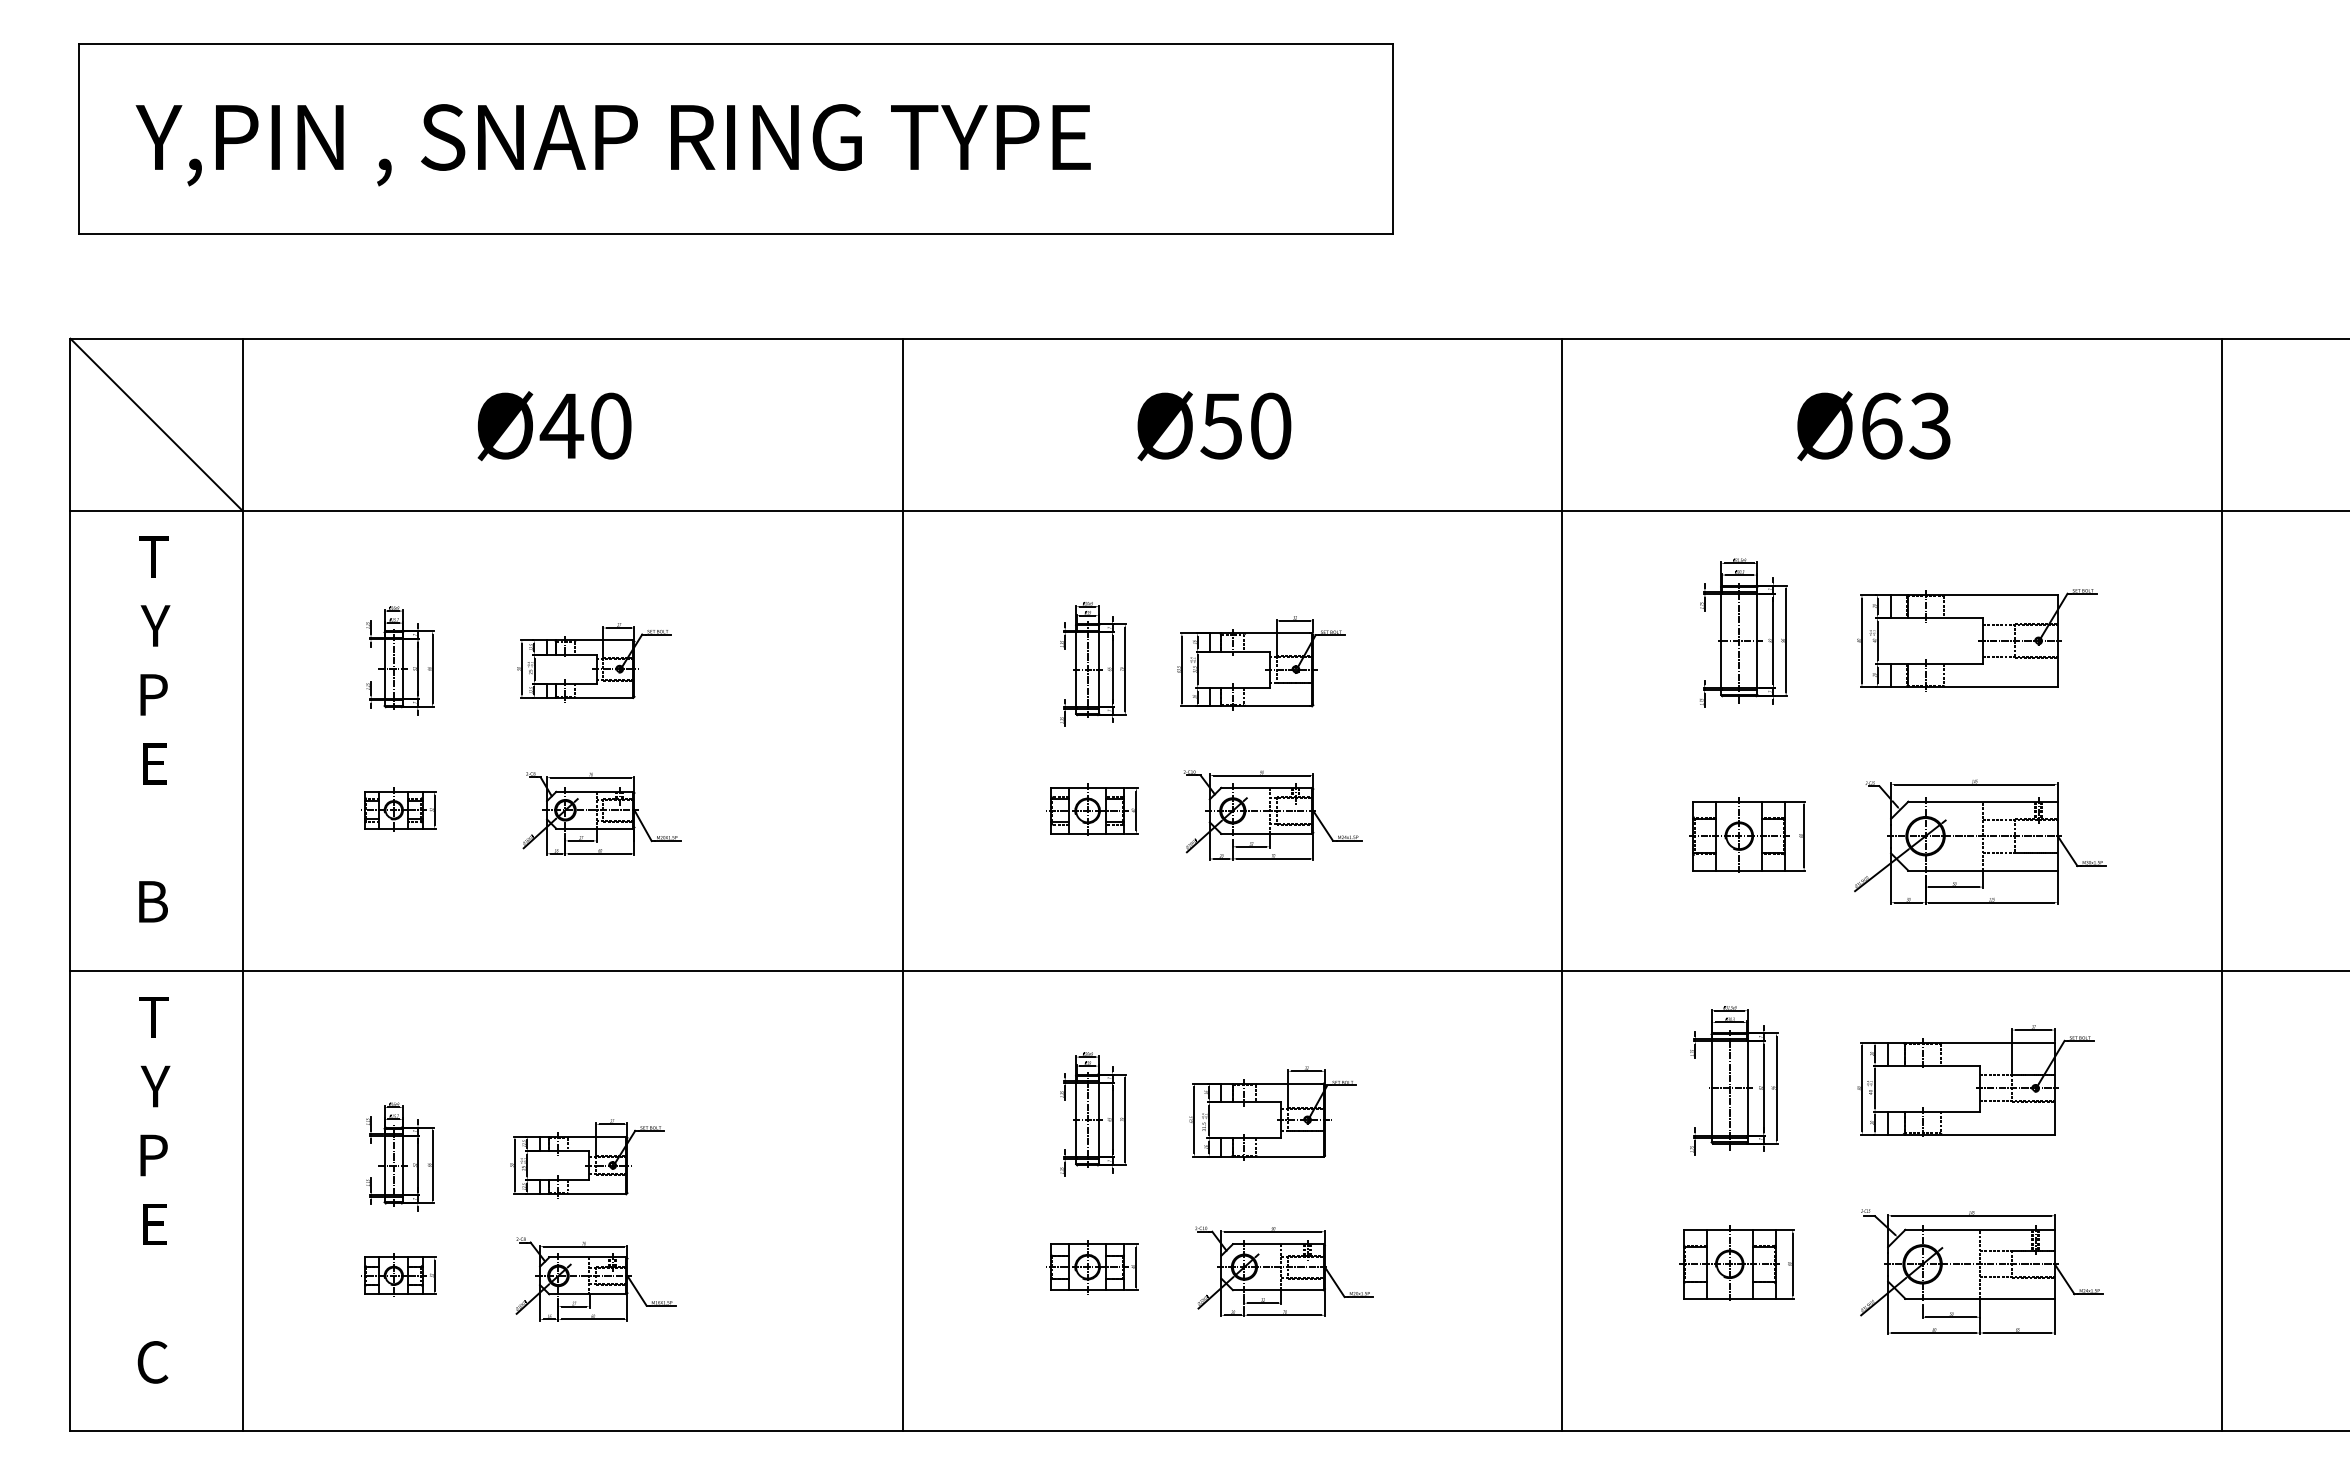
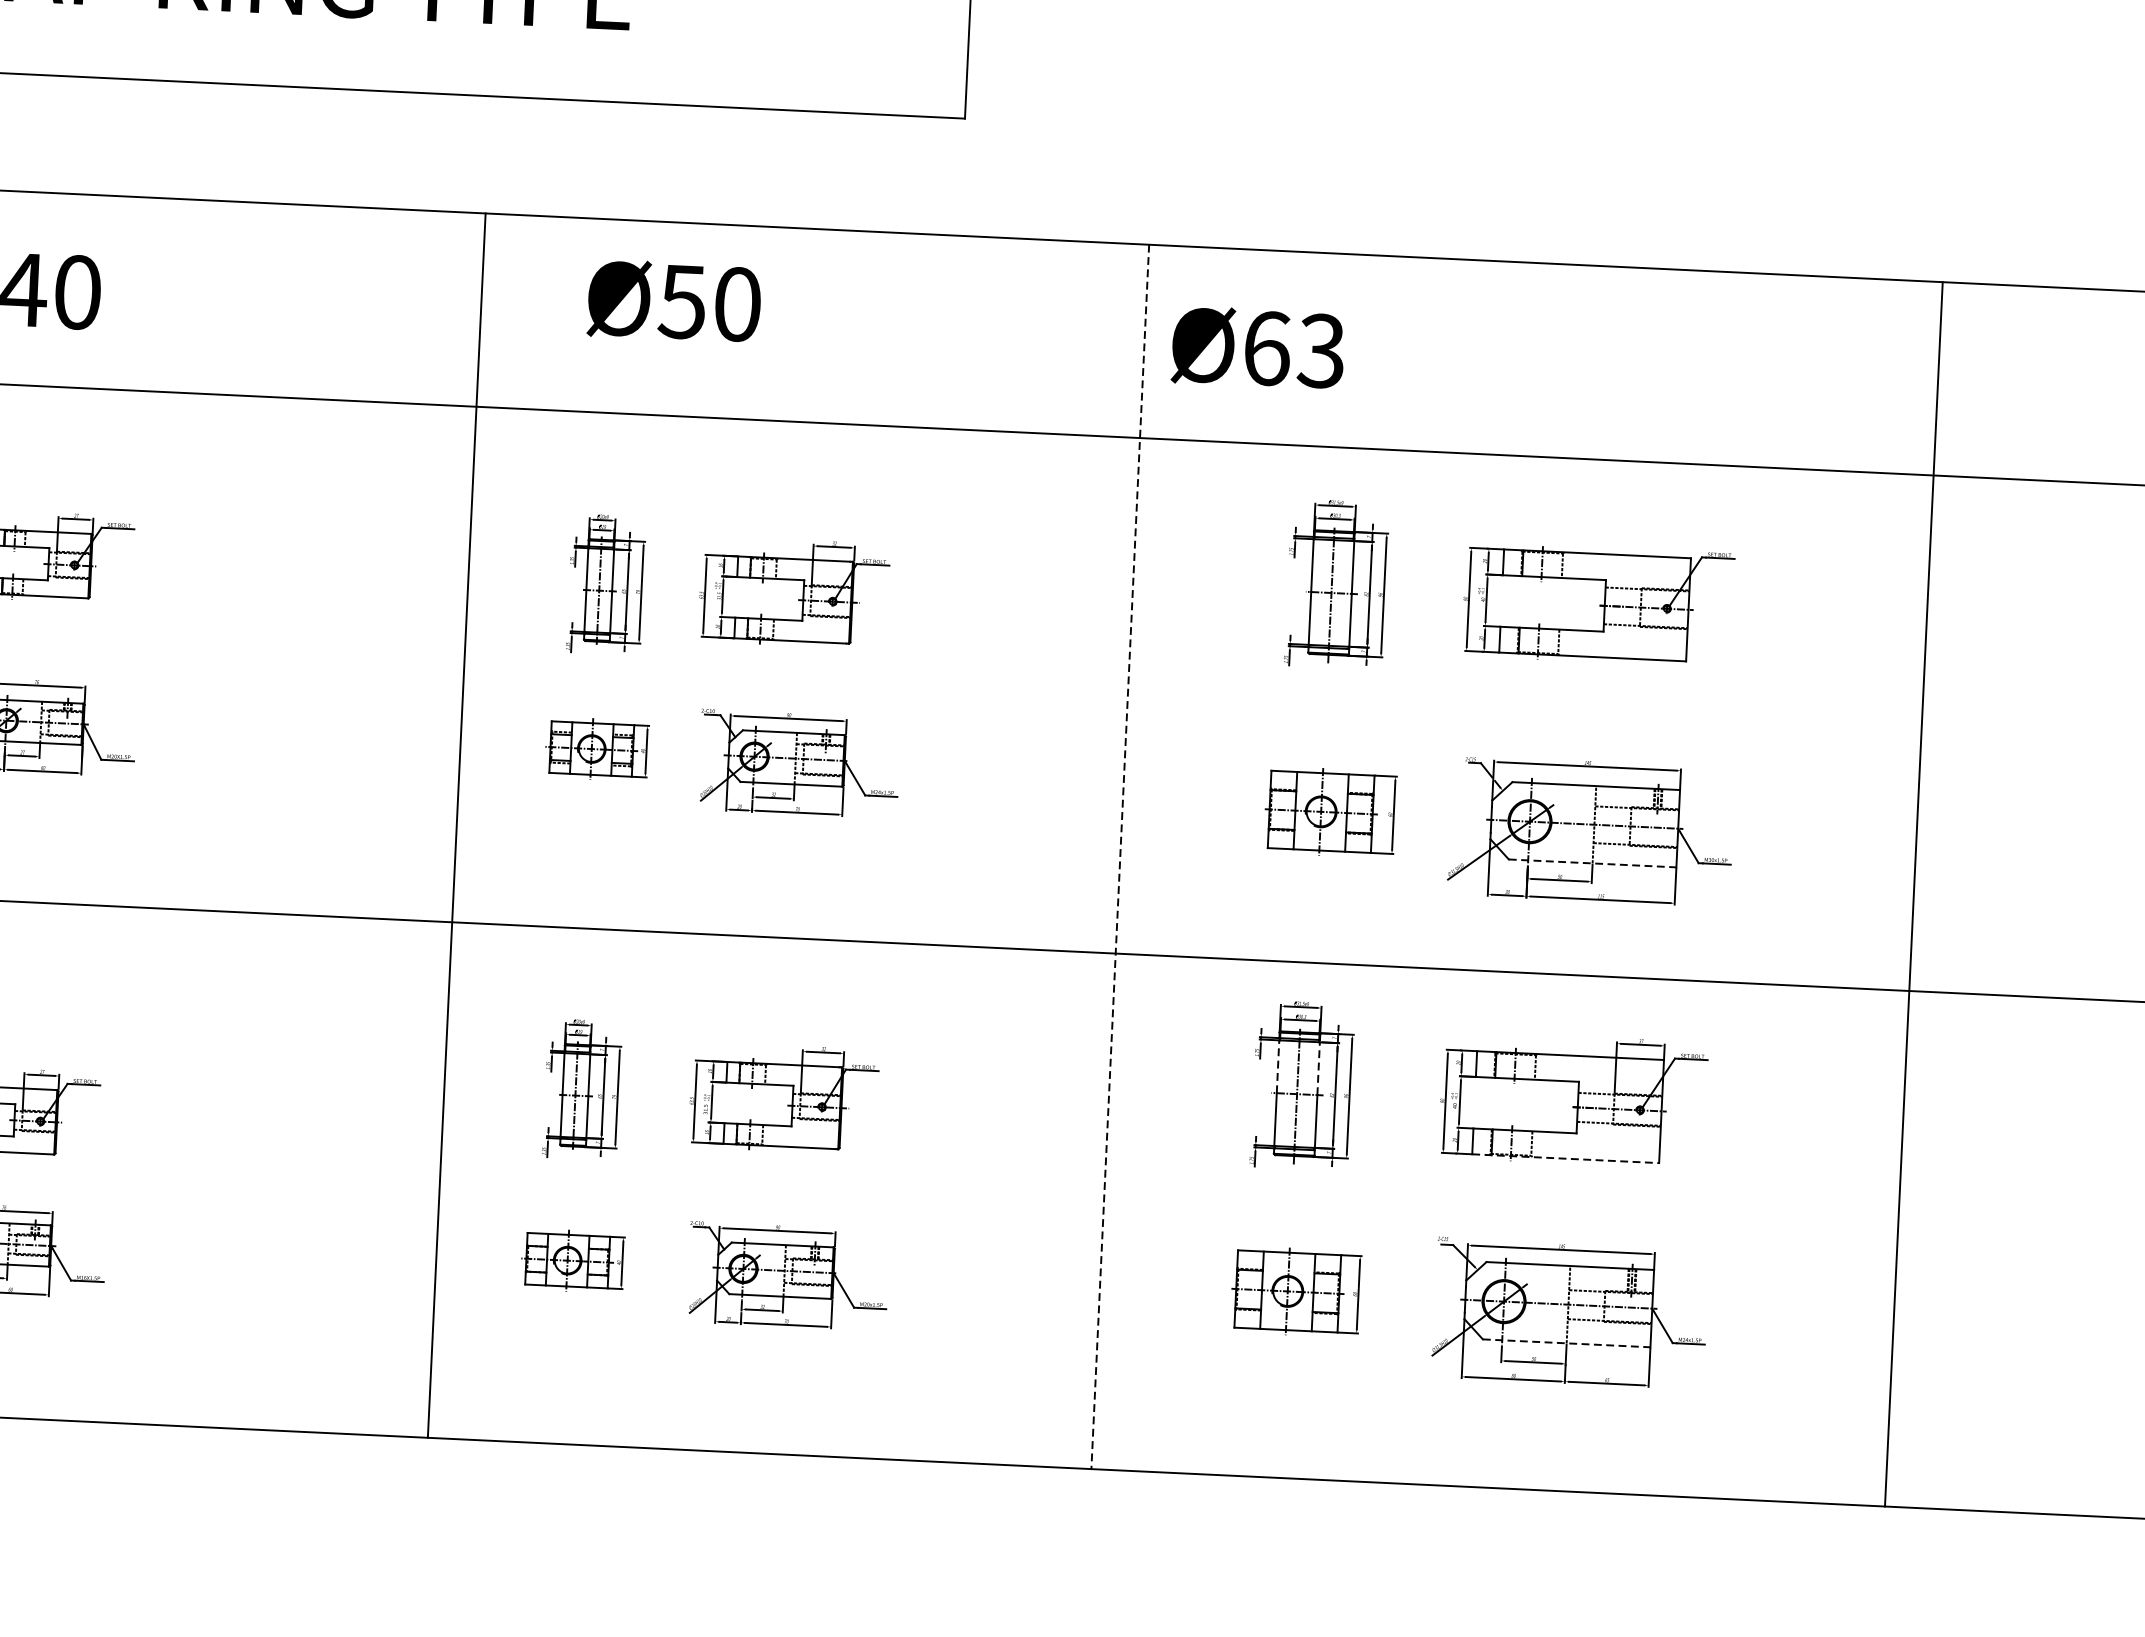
text: (1214, 426) -> (674, 301), moved
text: (1873, 426) -> (1257, 348), moved
line: (1983, 870) -> (1593, 863), solid -> dashed
line: (902, 884) -> (456, 825), moved
line: (1562, 884) -> (1120, 856), solid -> dashed
line: (2222, 884) -> (1914, 894), moved
line: (1711, 1064) -> (1277, 1066), solid -> dashed
line: (1747, 1064) -> (1318, 1068), solid -> dashed
line: (1971, 1134) -> (1565, 1158), solid -> dashed
line: (1980, 1298) -> (1567, 1342), solid -> dashed

